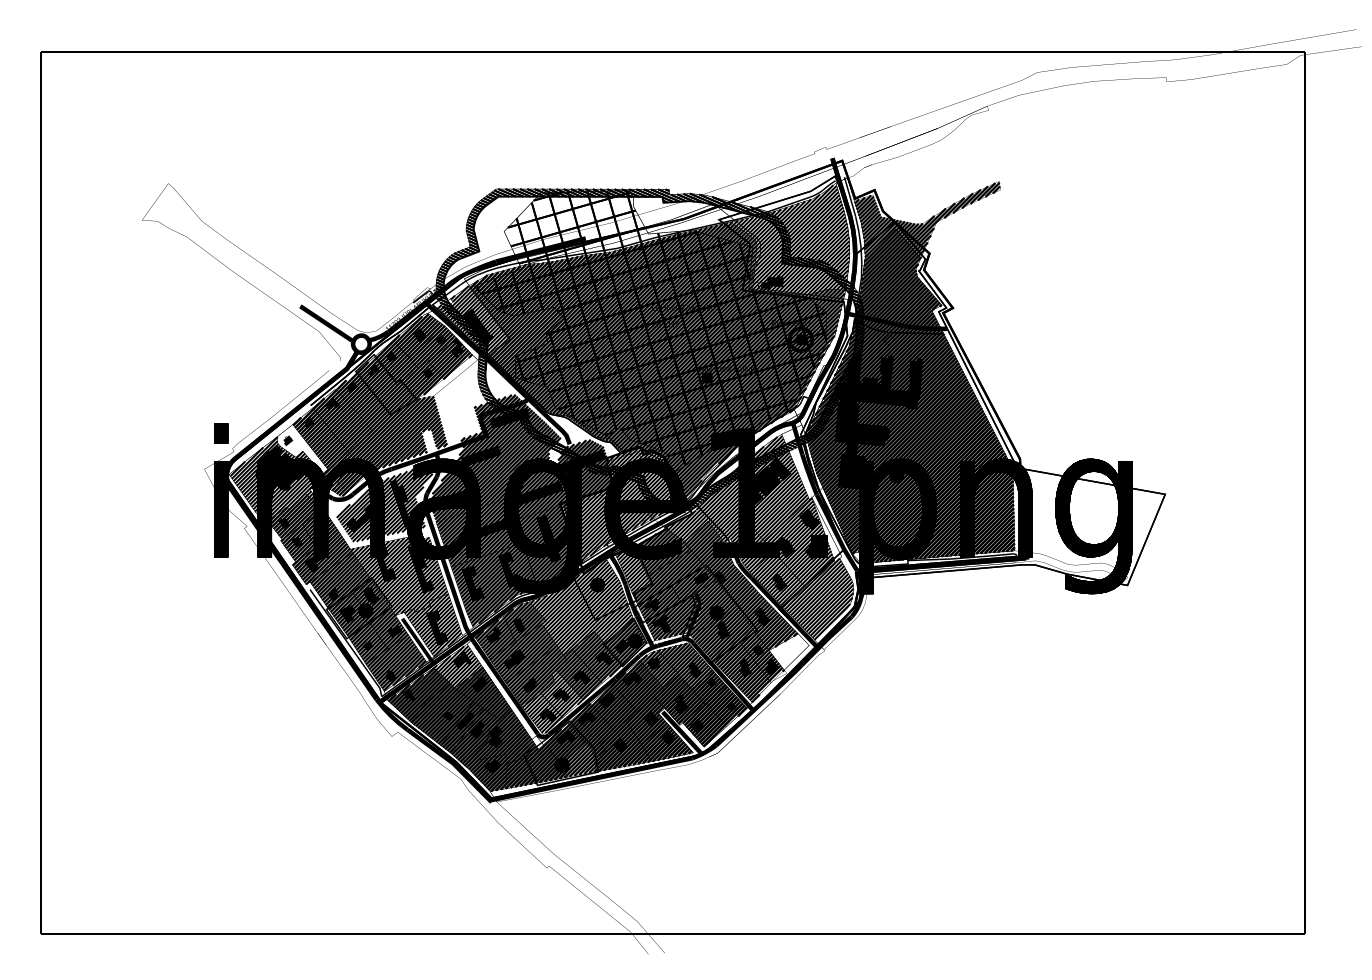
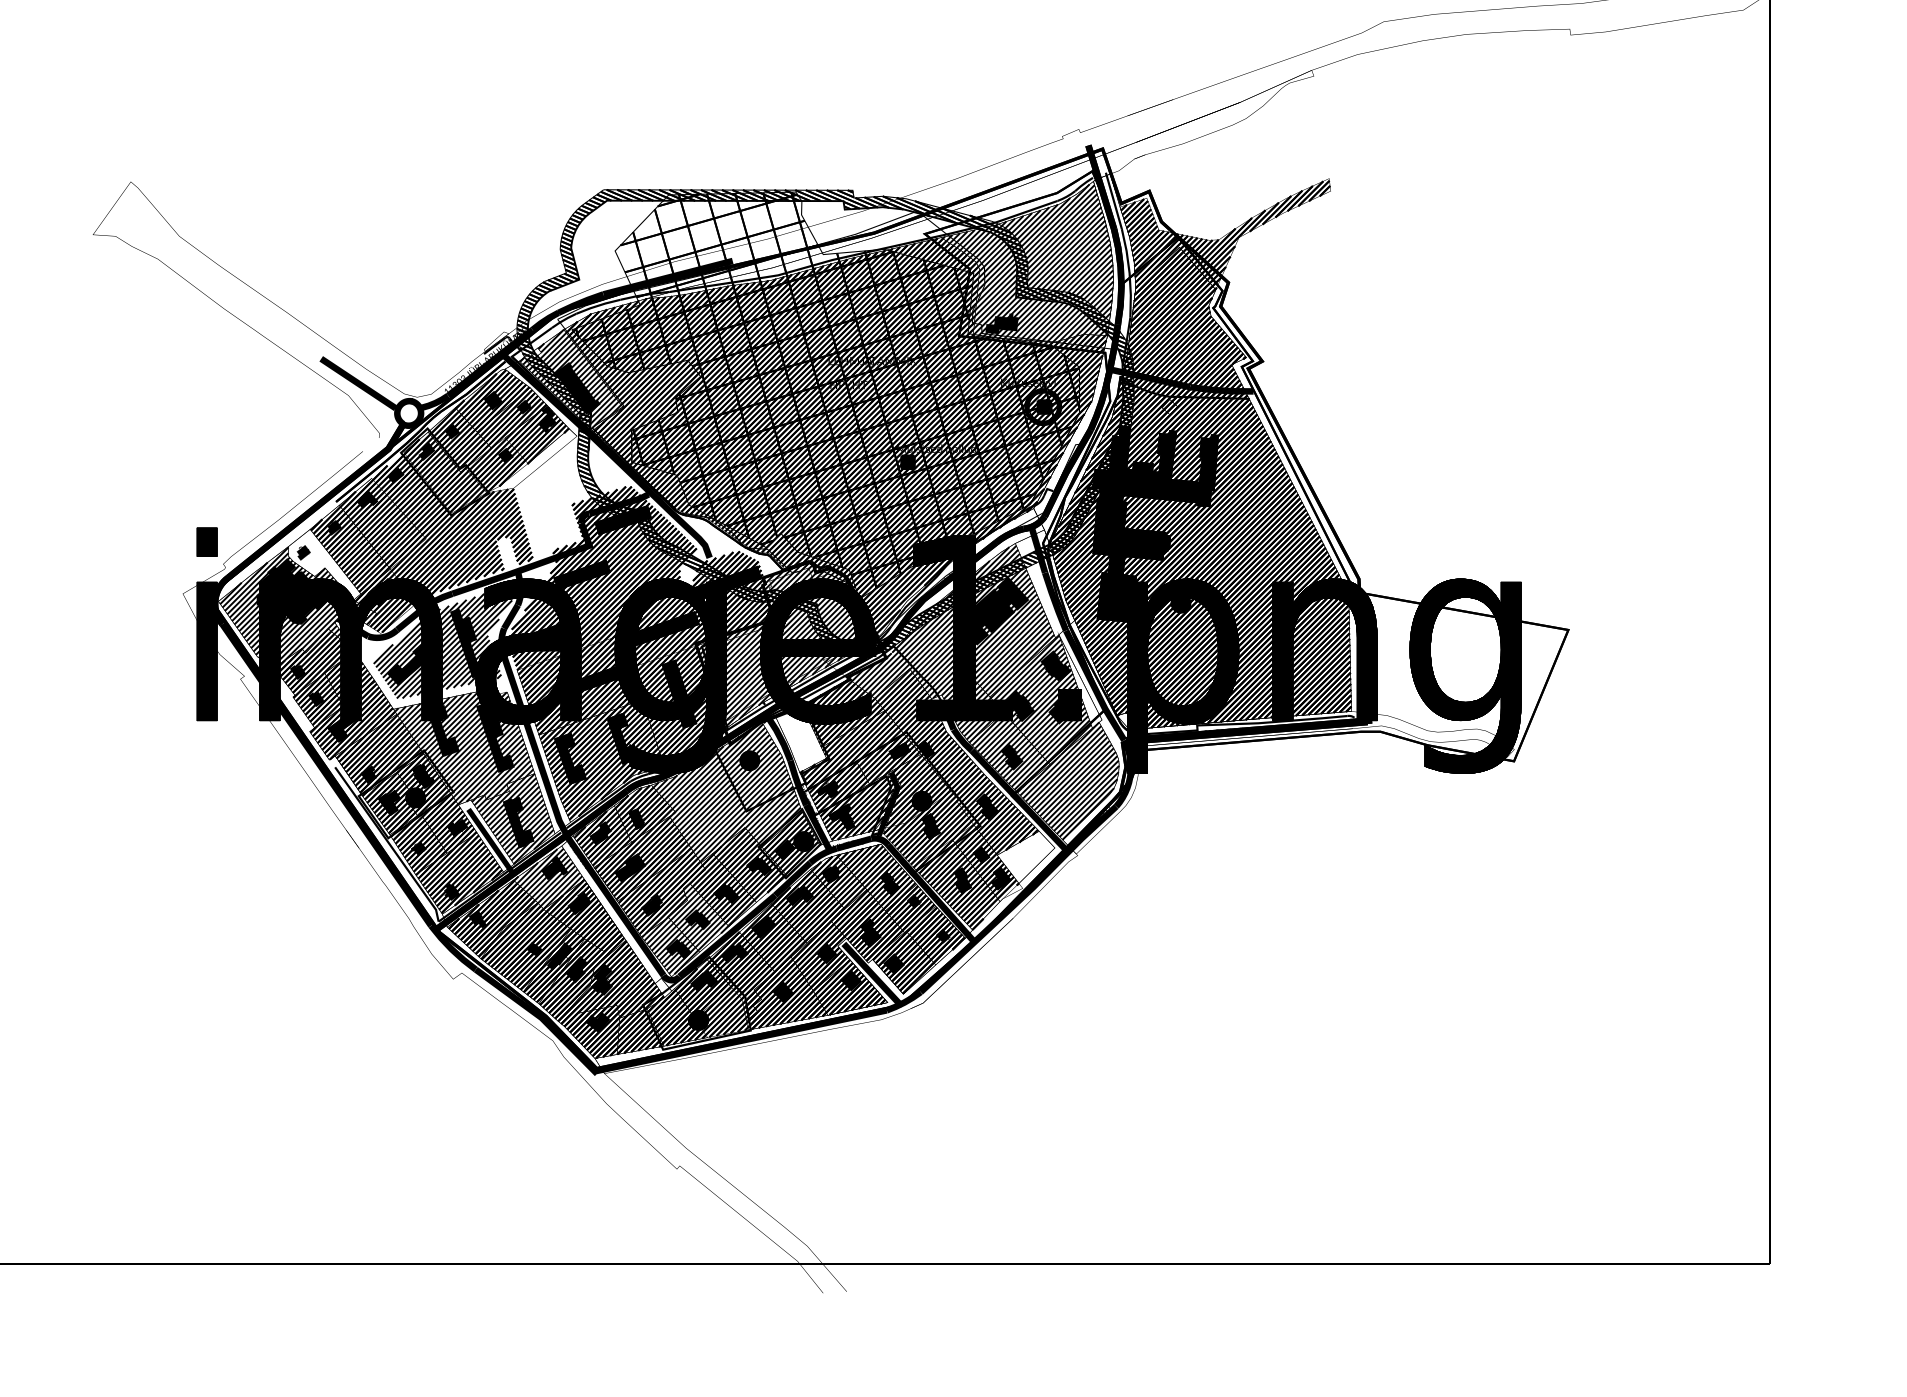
hatch: (632, 569) -> (800, 738), removed

